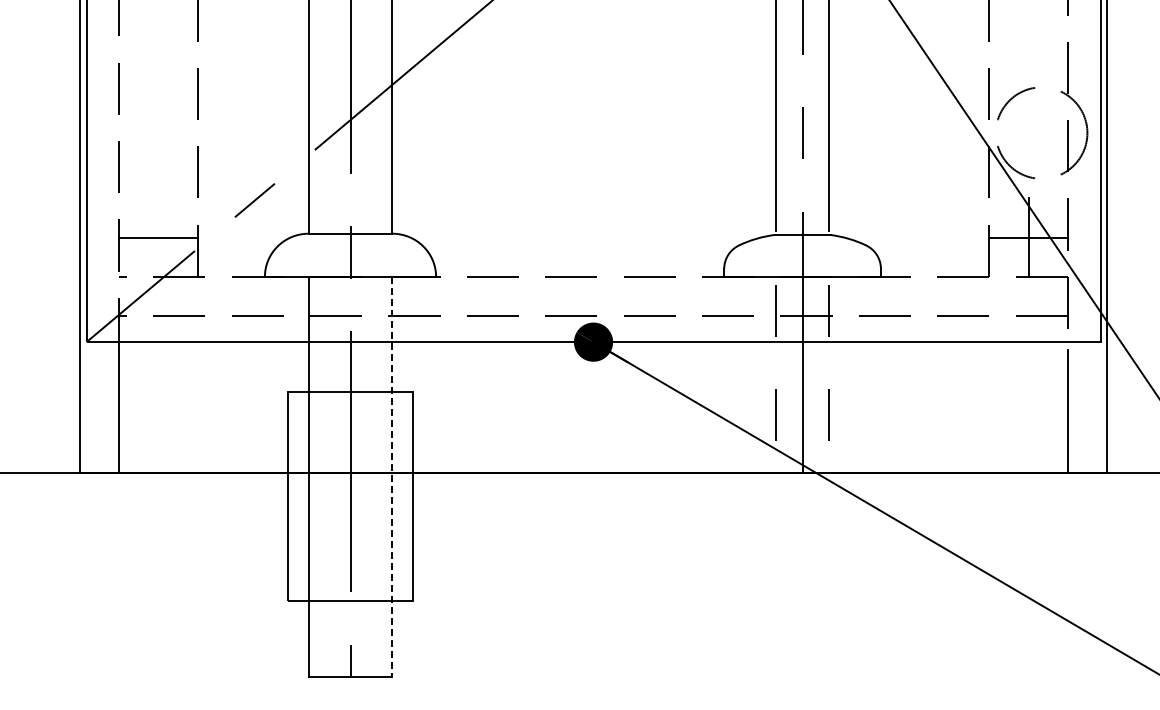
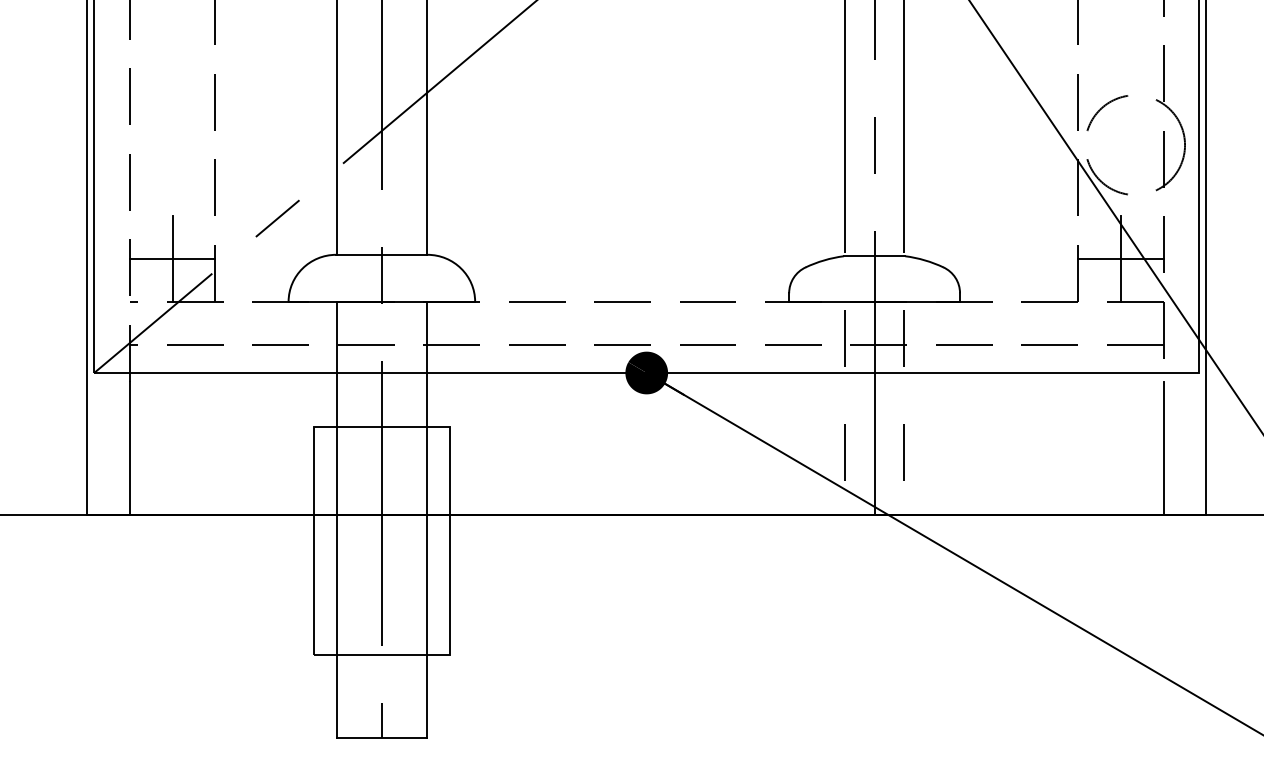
line: (158, 237) -> (172, 258), added
line: (391, 477) -> (426, 520), dashed -> solid

